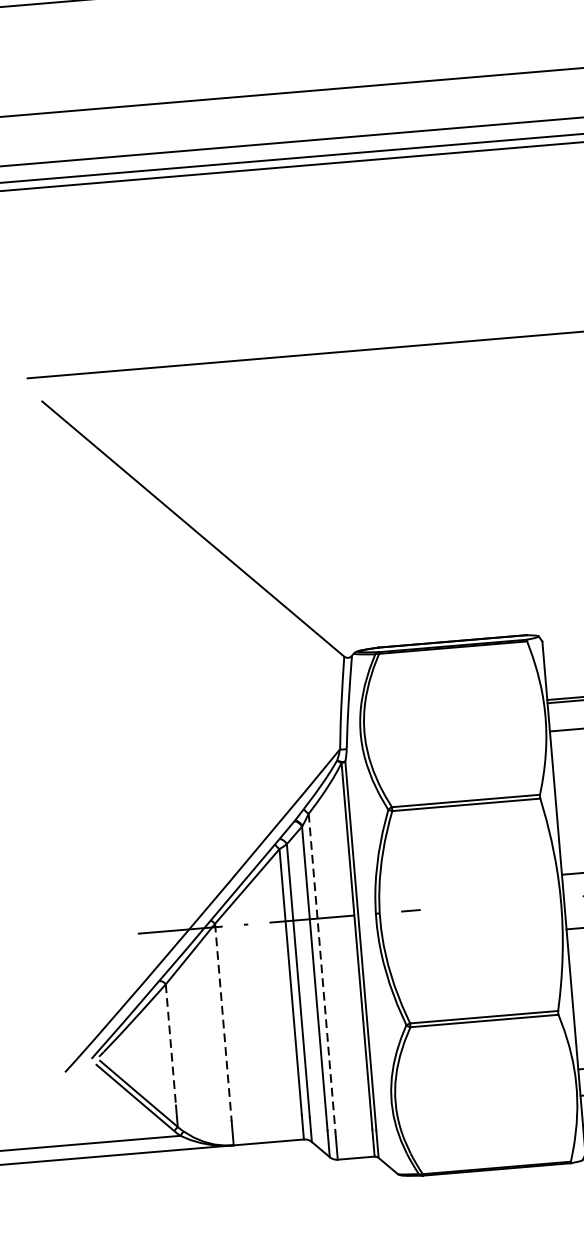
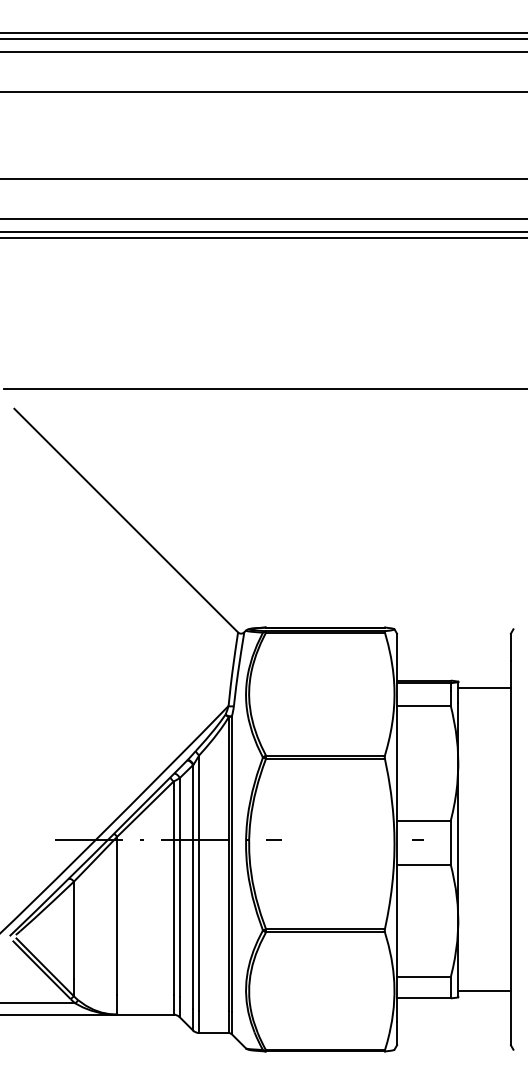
line: (322, 973) -> (199, 883), dashed -> solid
line: (223, 1023) -> (117, 916), dashed -> solid
line: (170, 1045) -> (73, 930), dashed -> solid

